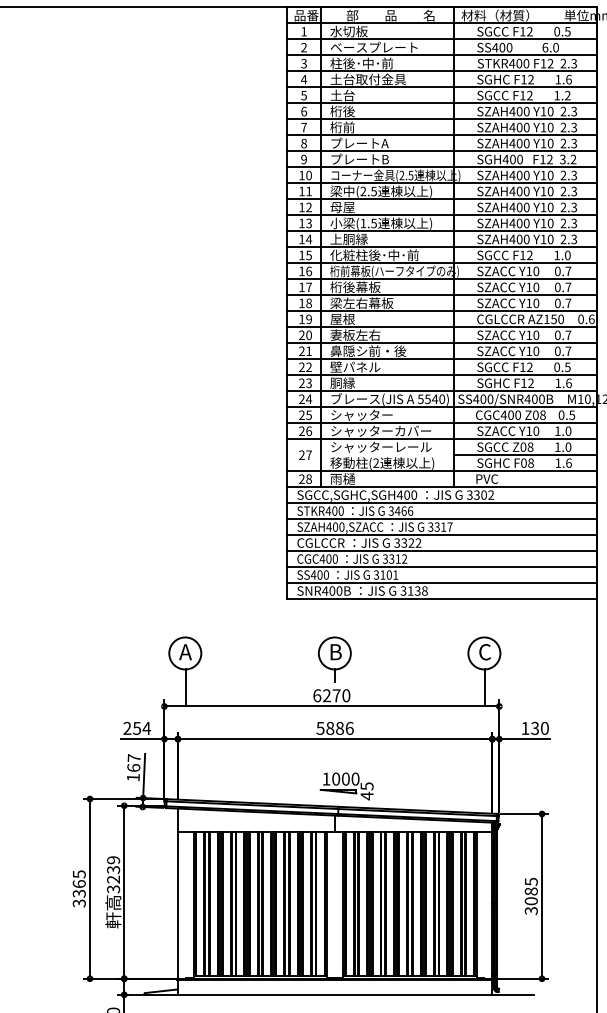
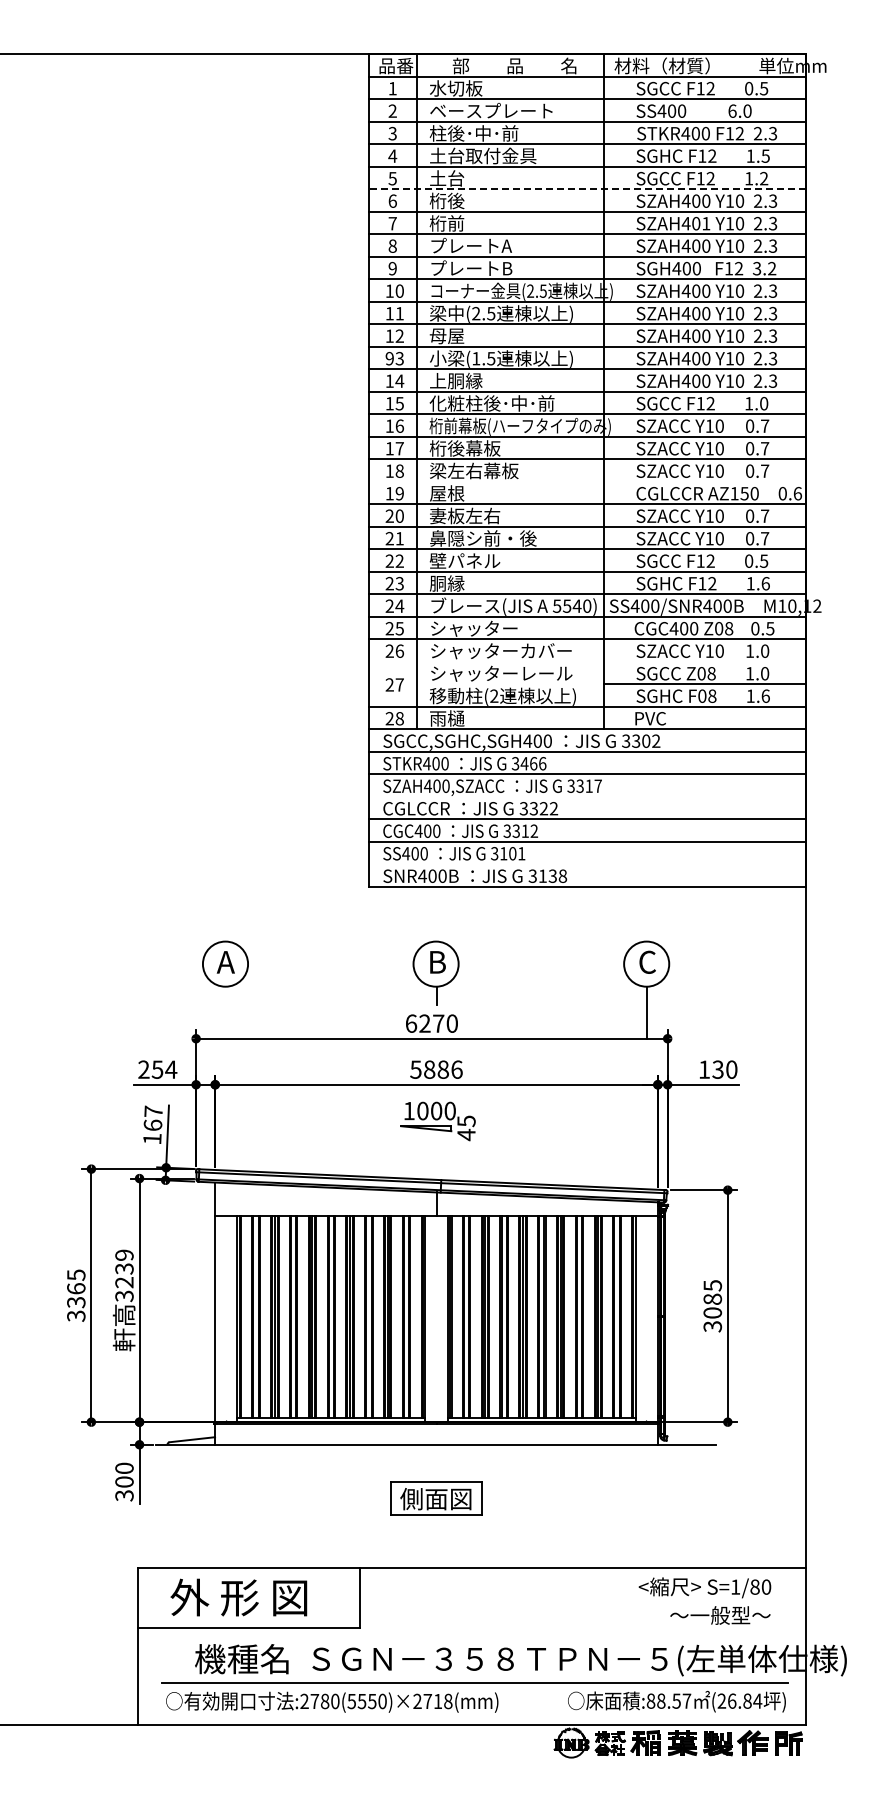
text: (568, 79) -> (765, 155), 1.6 -> 1.5
line: (441, 103) -> (586, 189), solid -> dashed
text: (526, 127) -> (706, 223), SZAH400 -> SZAH401
text: (301, 223) -> (389, 358), 13 -> 93
line: (441, 310) -> (586, 481), removed
line: (441, 438) -> (586, 661), removed
line: (441, 534) -> (586, 796), removed
line: (441, 582) -> (586, 864), removed
line: (185, 687) -> (225, 1012), removed
part: (346, 786) -> (437, 1121), moved

